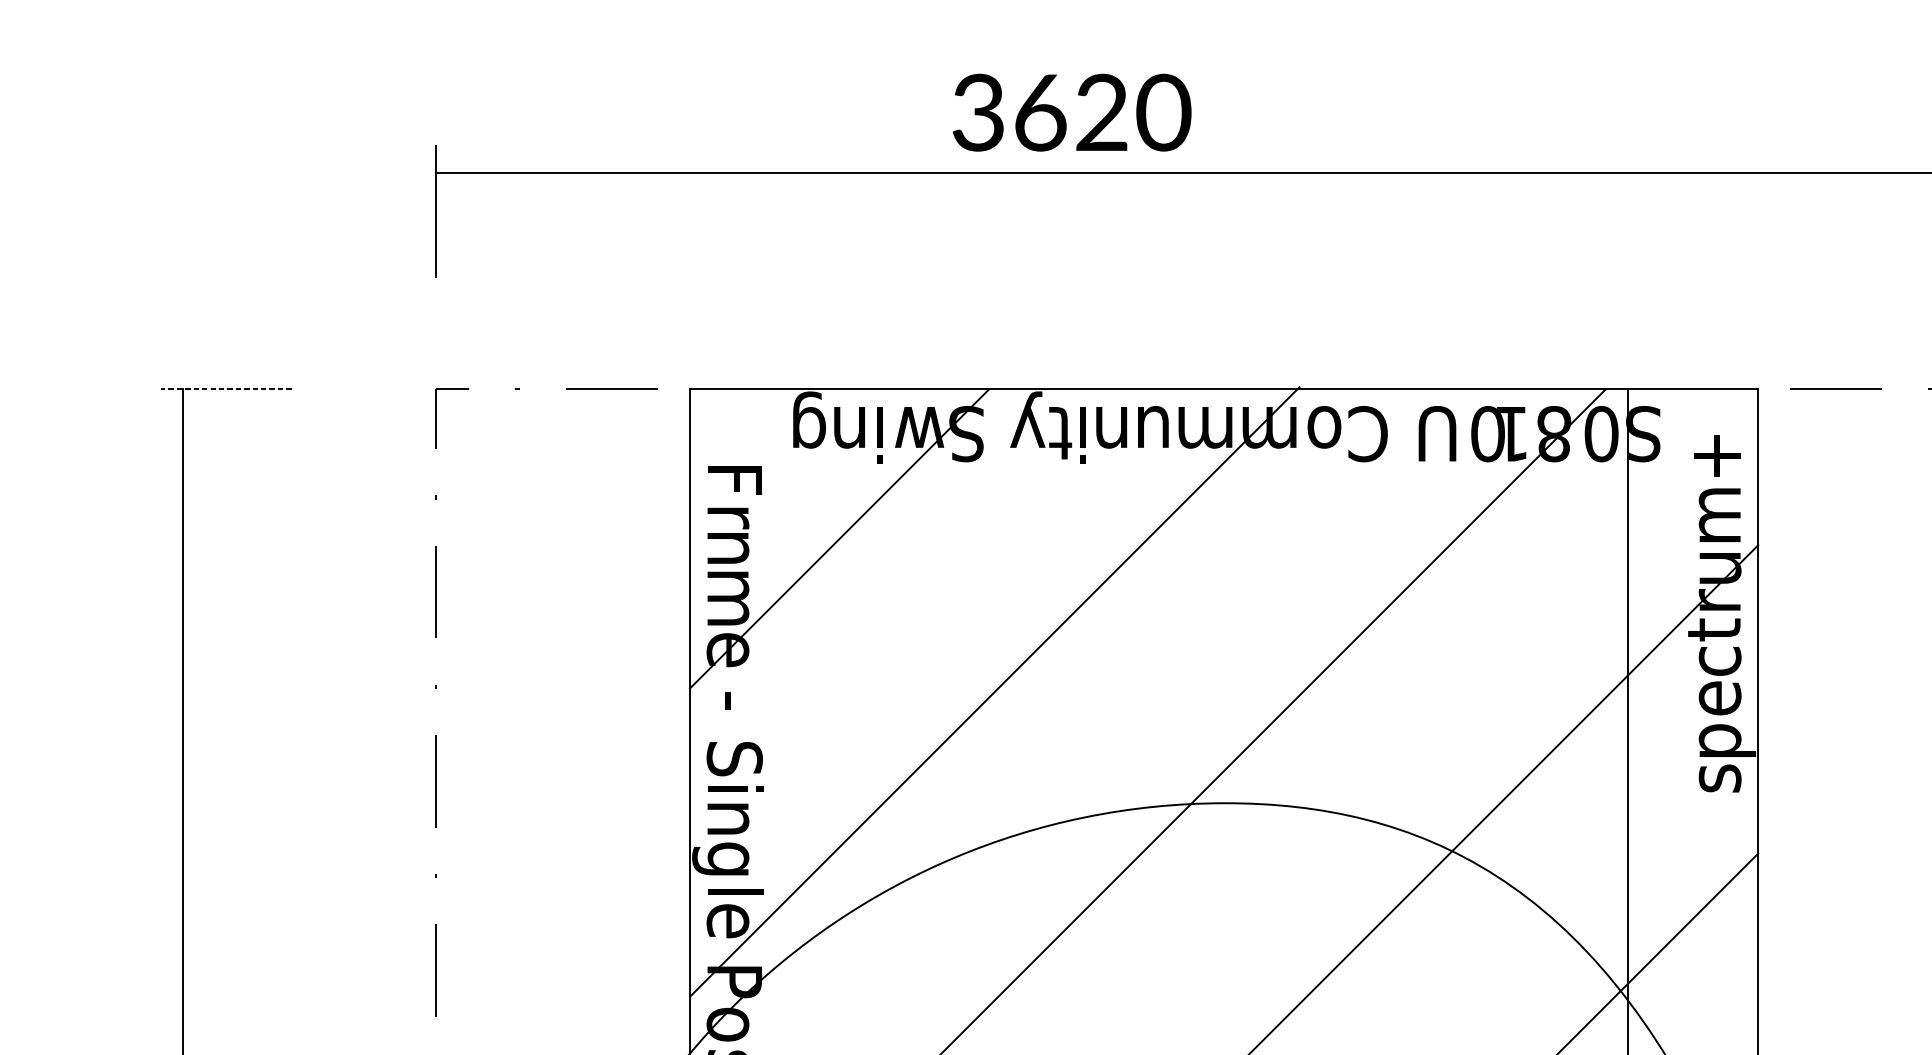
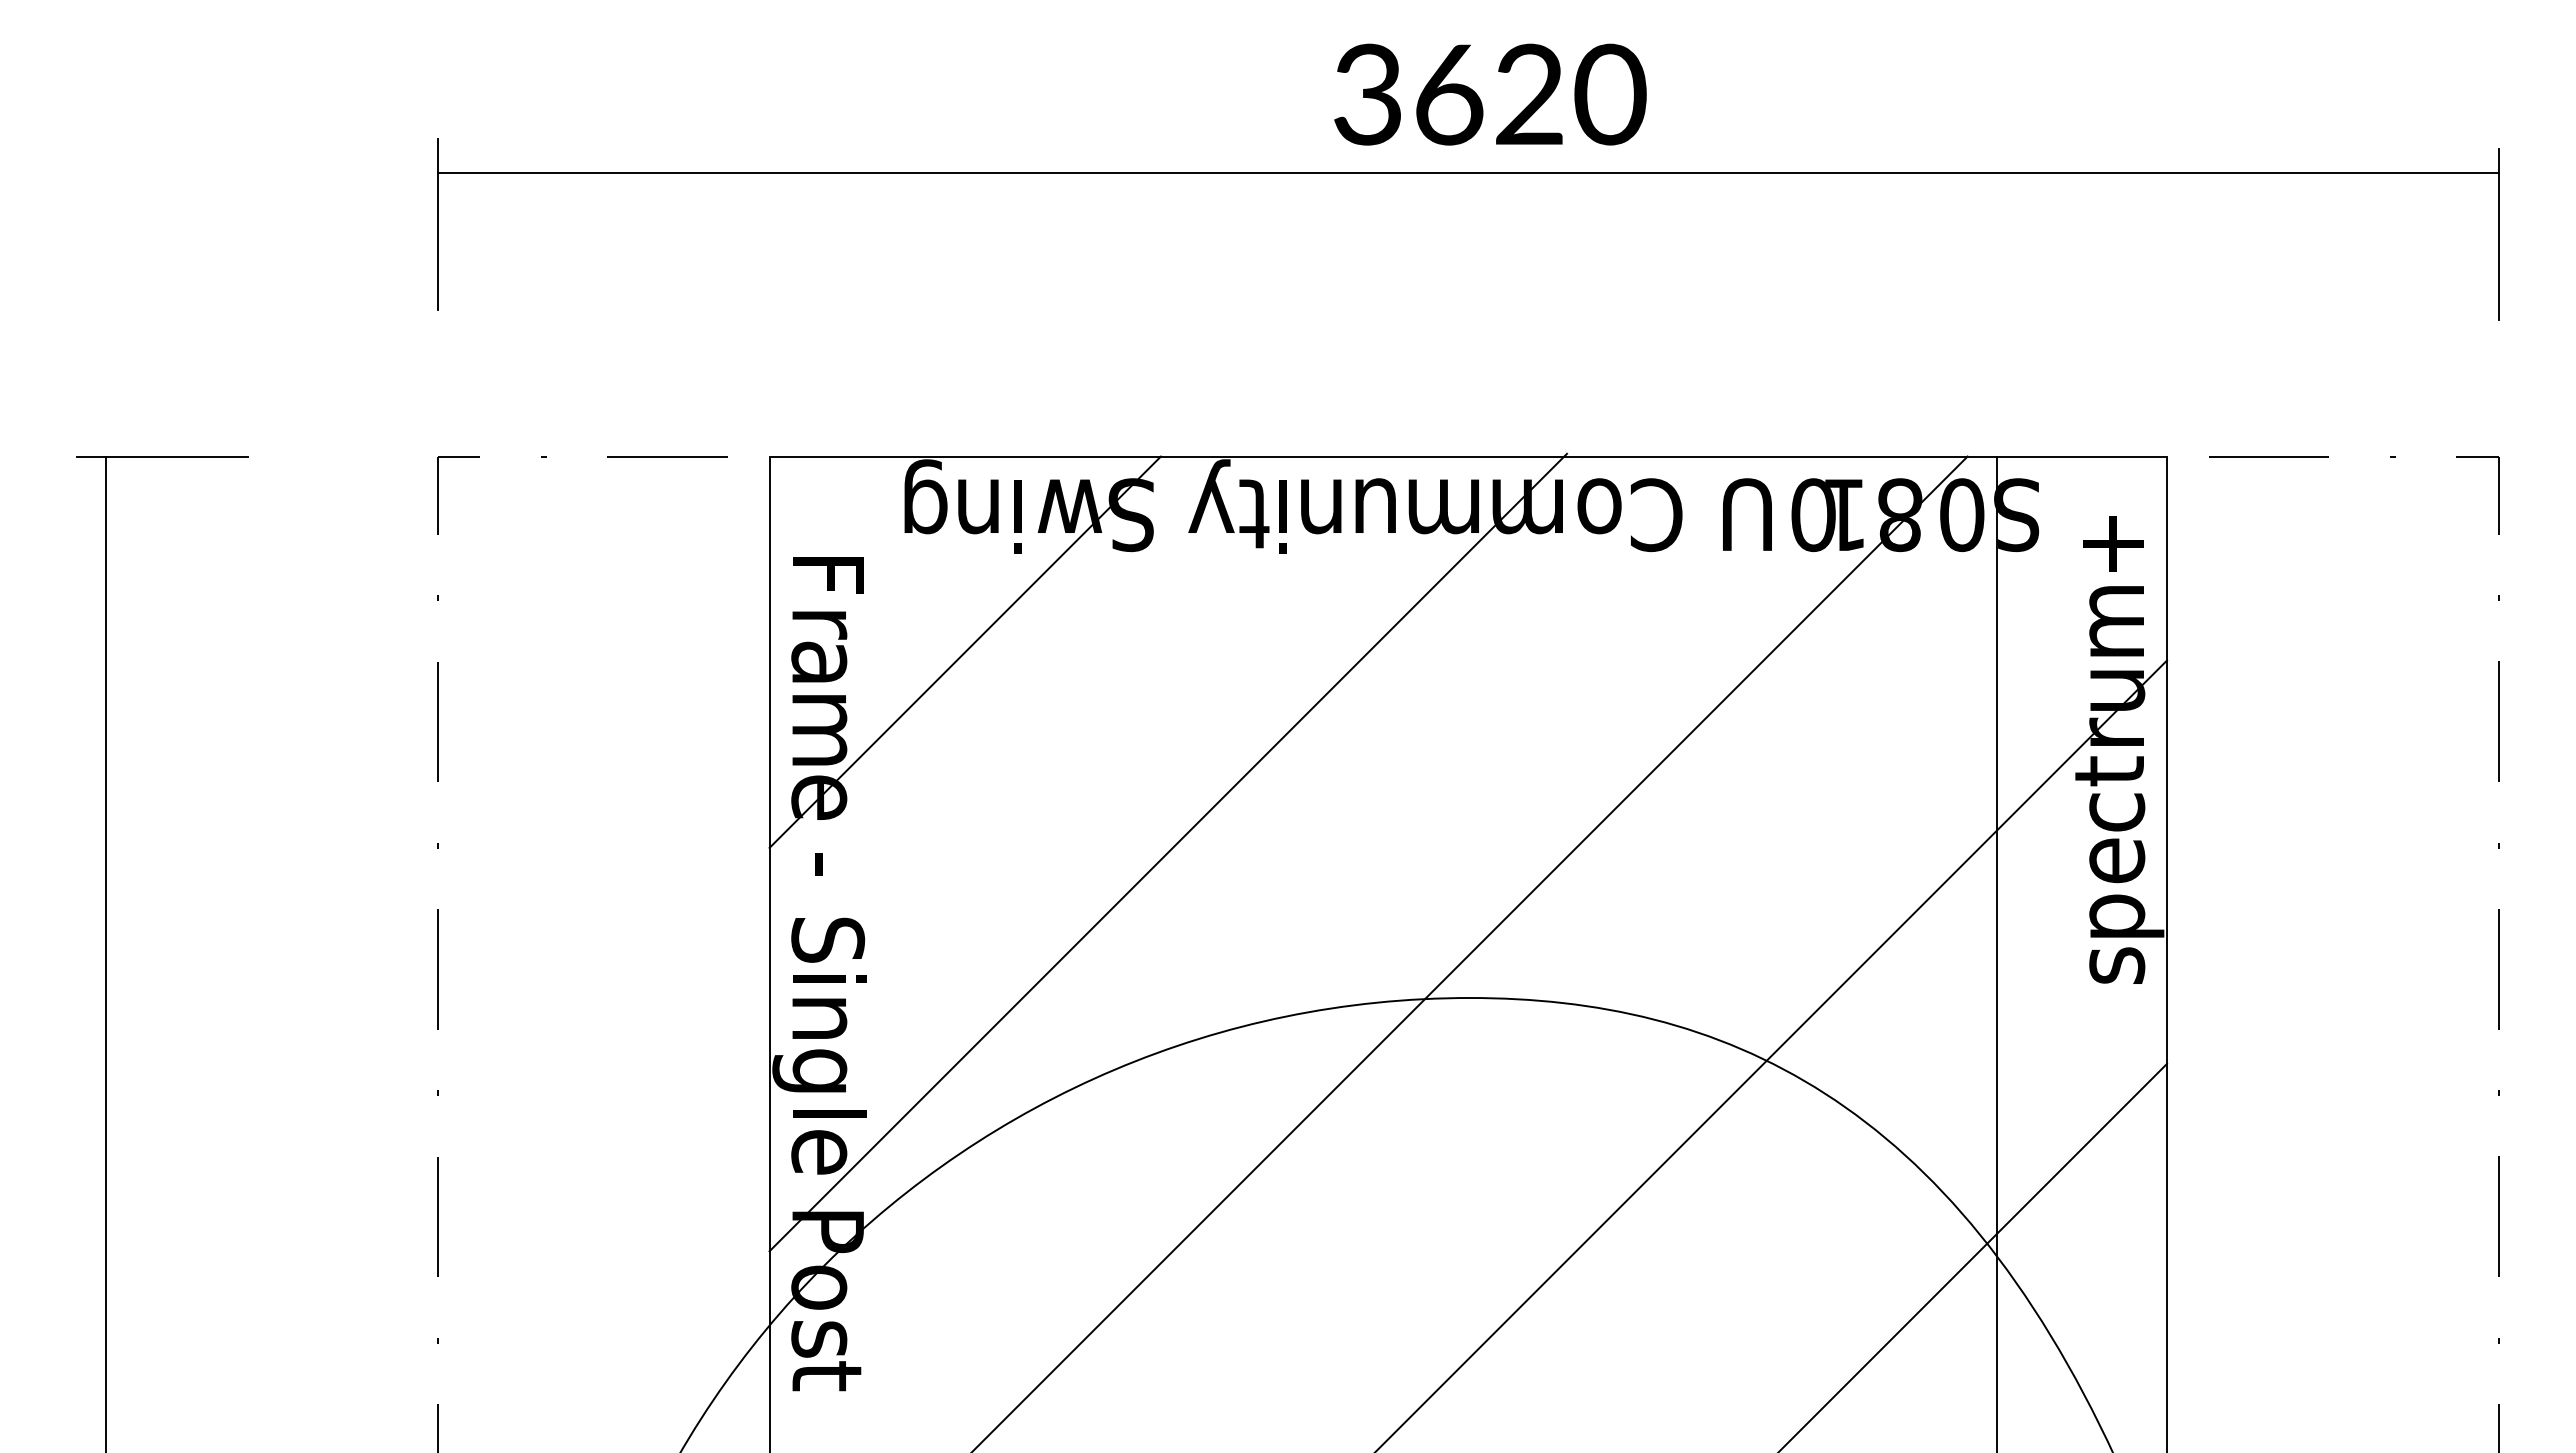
text: (1072, 112) -> (1490, 94), moved
line: (225, 389) -> (162, 456), dashed -> solid
text: (728, 546) -> (819, 662), n -> a

